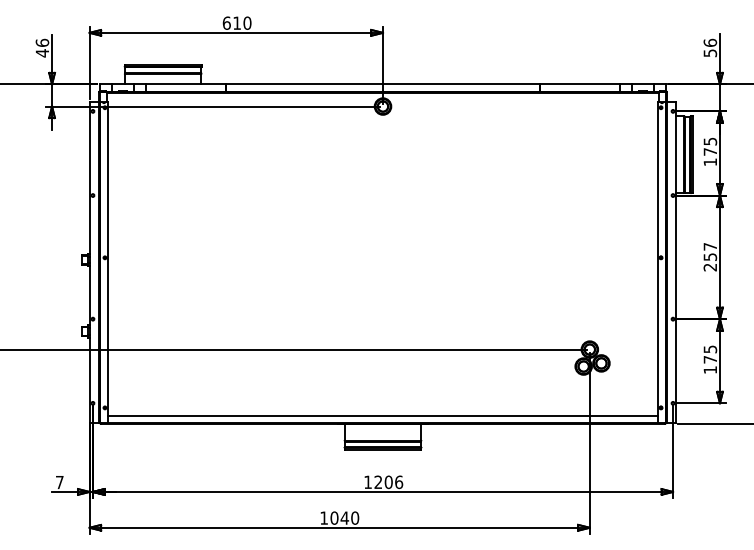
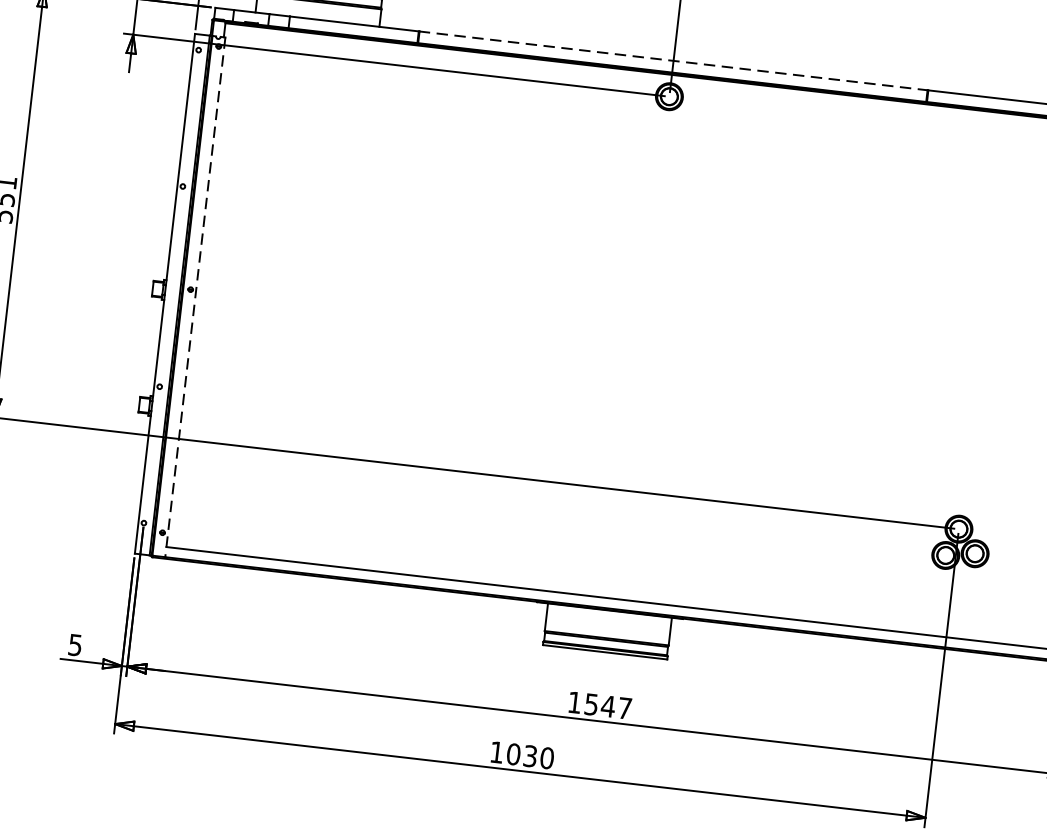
line: (383, 84) -> (674, 61), solid -> dashed
line: (108, 262) -> (195, 297), solid -> dashed
text: (59, 482) -> (74, 645), 7 -> 5
text: (388, 482) -> (607, 706), 1206 -> 1547
text: (344, 517) -> (530, 755), 1040 -> 1030

